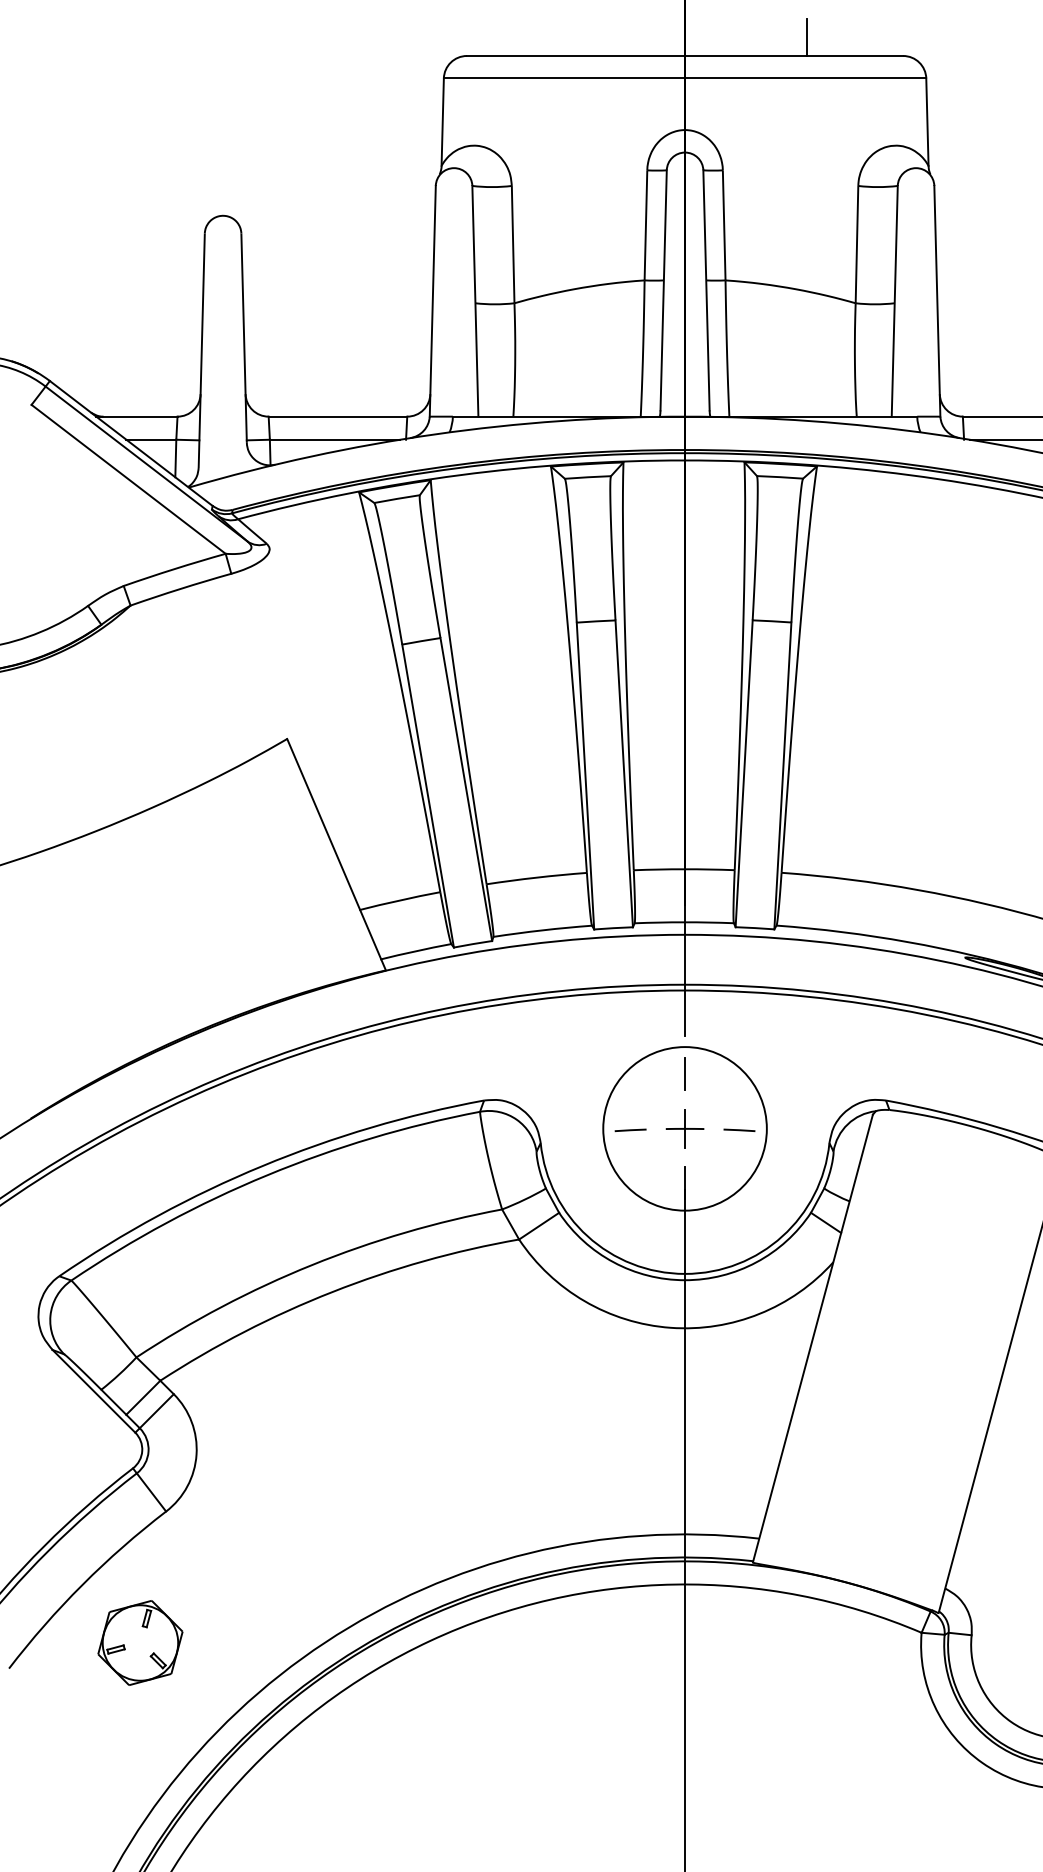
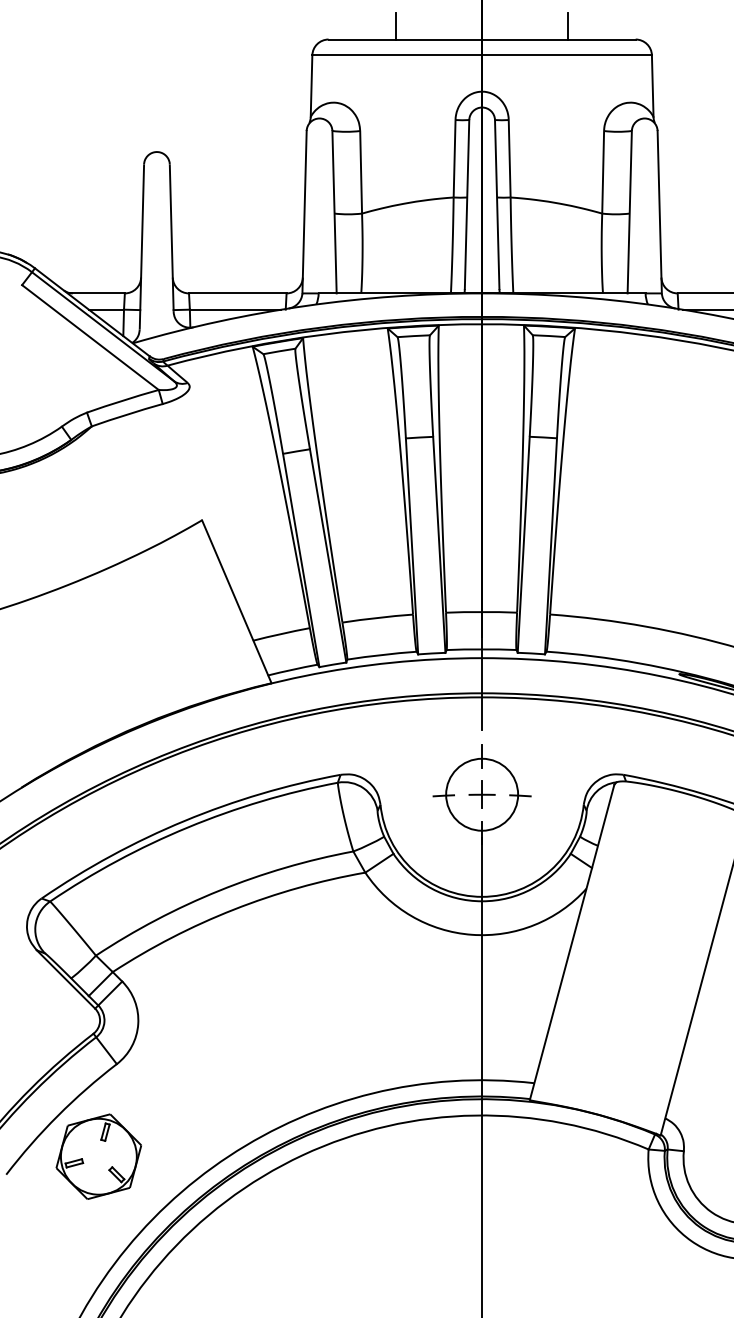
line: (563, 37) -> (396, 26), added
circle: (685, 1128) -> (482, 794), size x0.62
part: (140, 1642) -> (98, 1156), size x1.43

